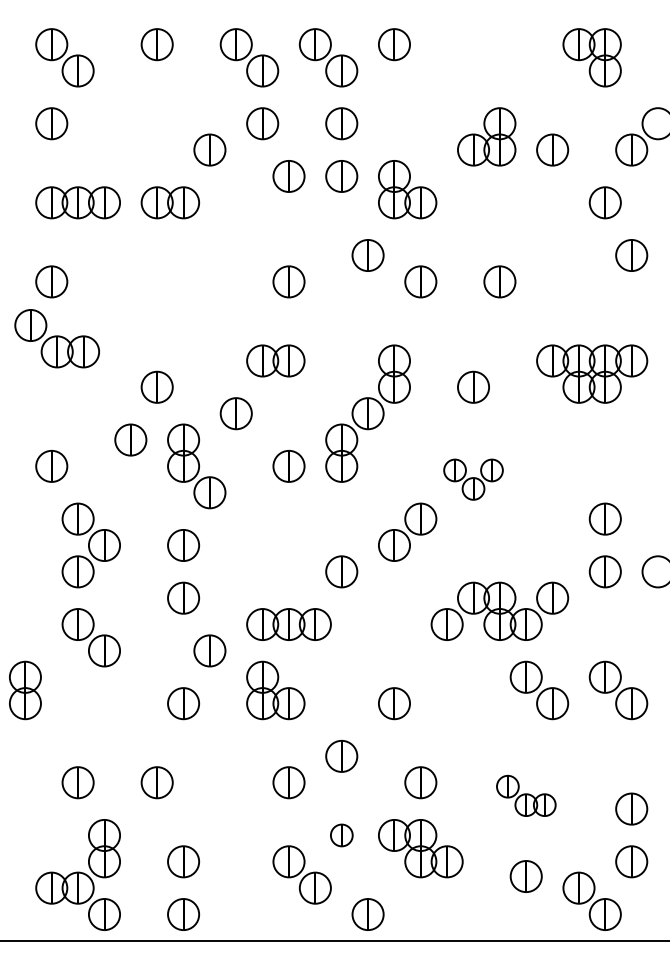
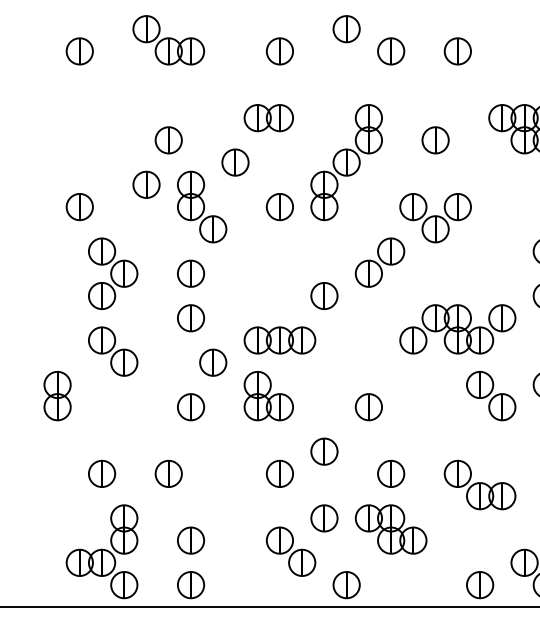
part: (56, 338) -> (168, 40), moved
part: (473, 479) -> (435, 218), size x1.43
part: (526, 795) -> (480, 484), size x1.43
part: (341, 835) -> (324, 518), size x1.43
part: (525, 876) -> (479, 585), moved

